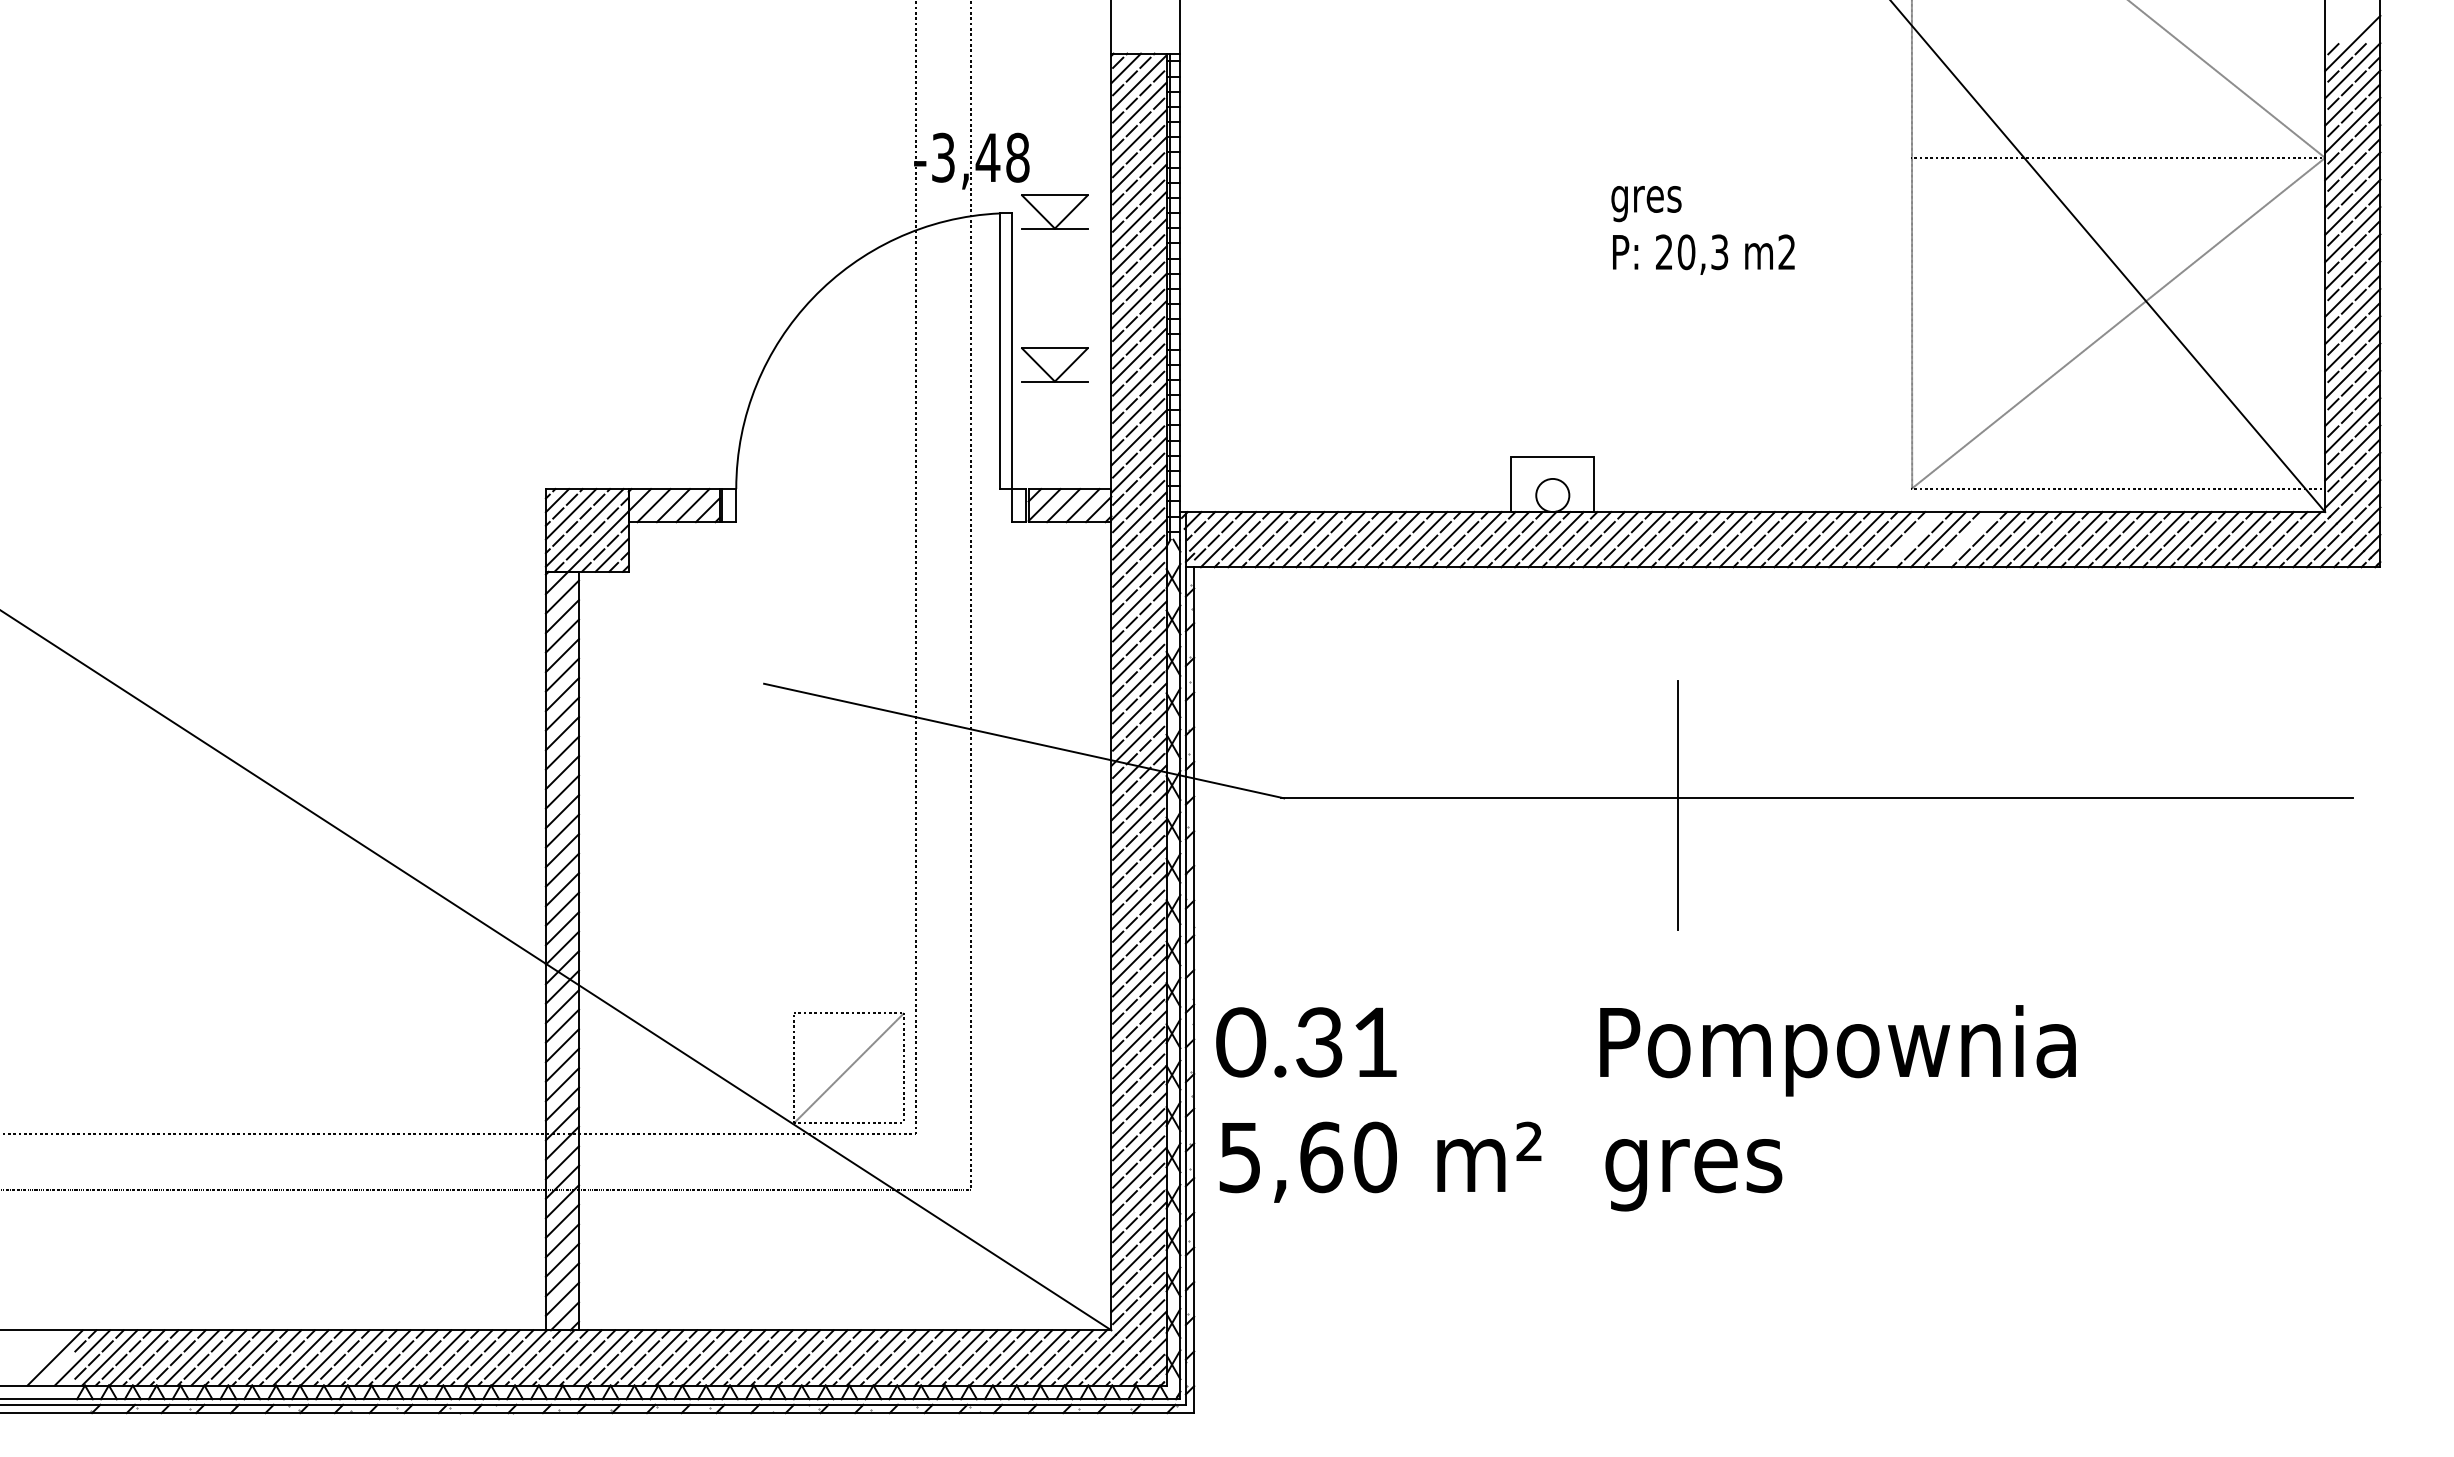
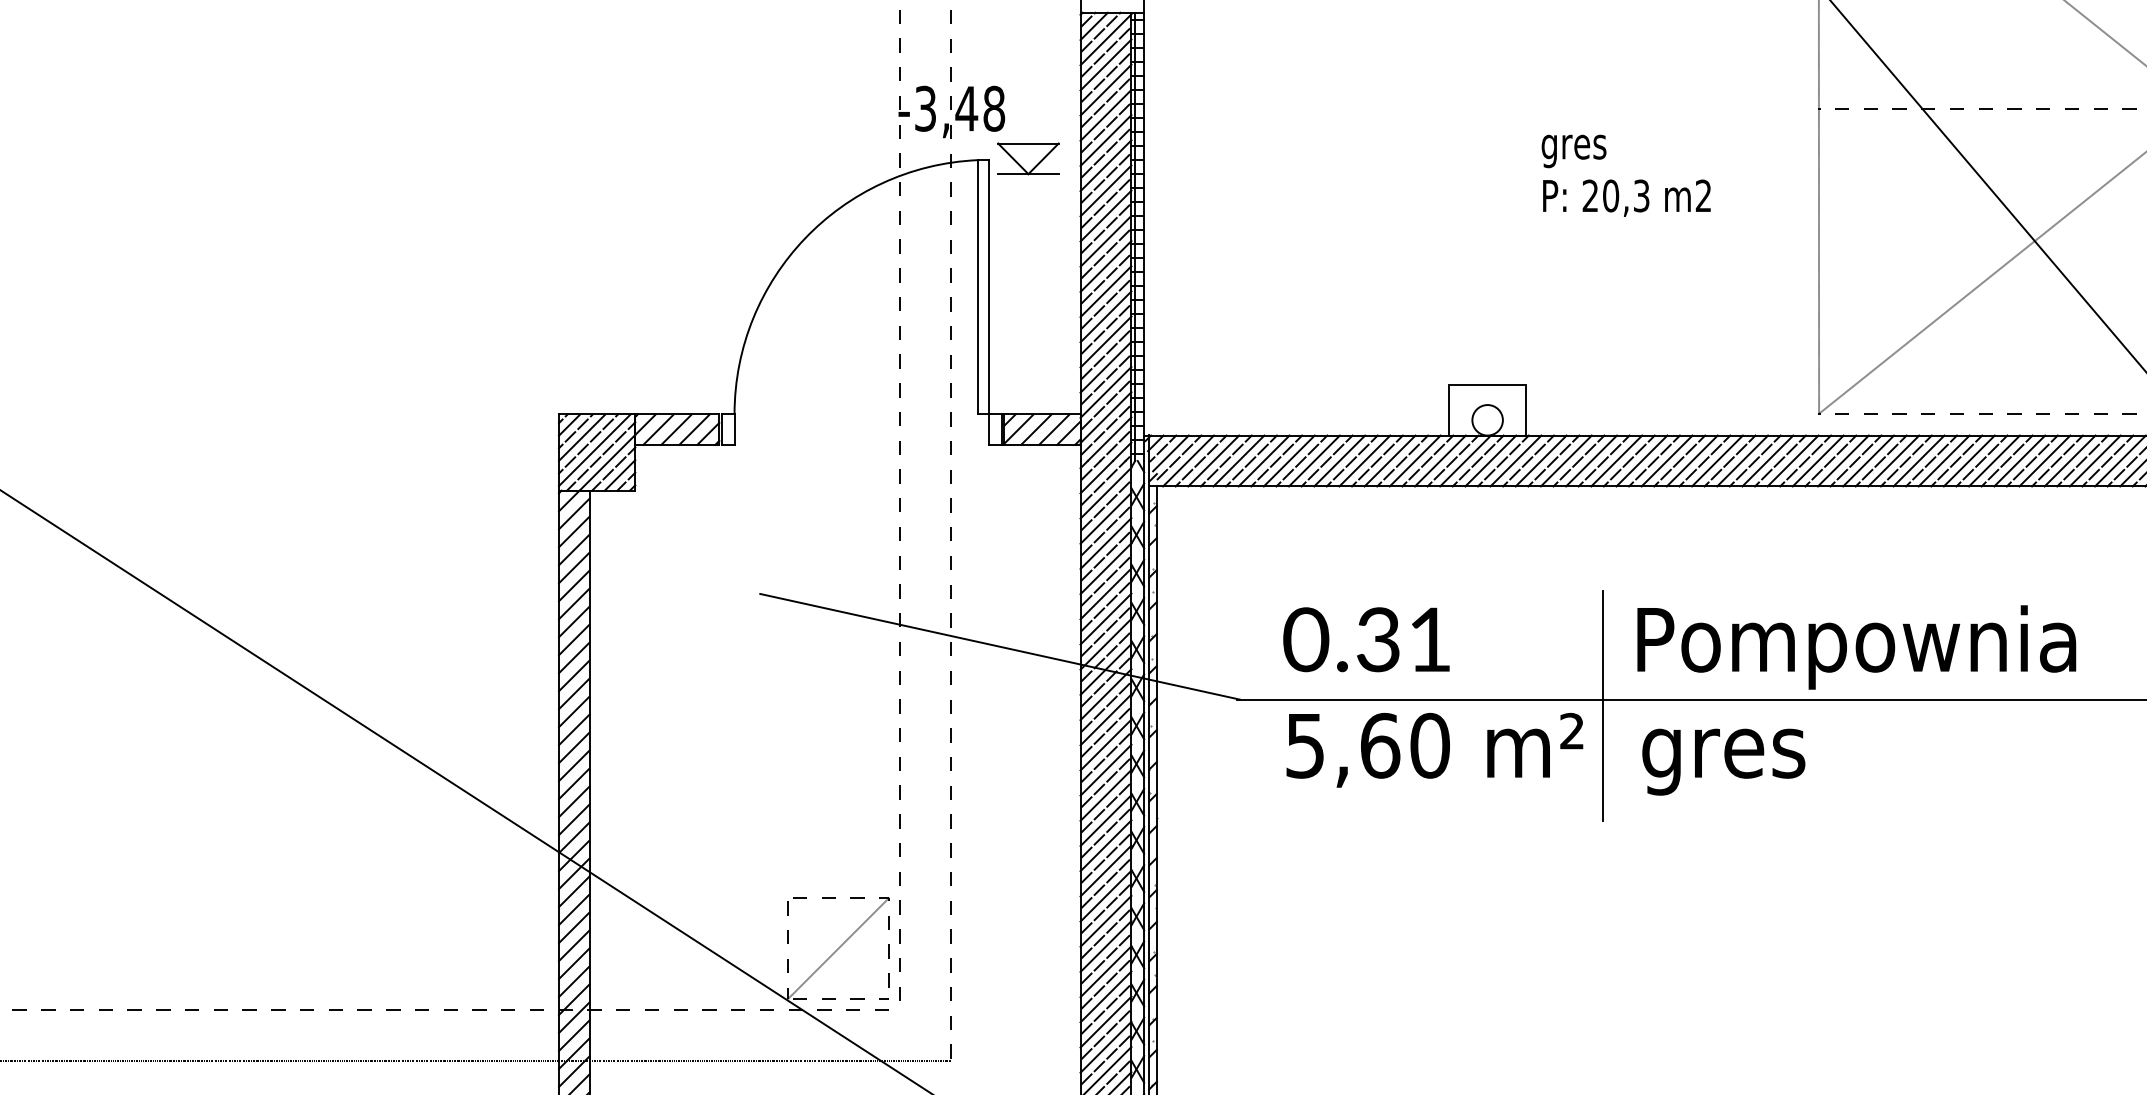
part: (1054, 364) -> (1028, 299), removed
line: (1910, 539) -> (1817, 460), added
line: (1965, 539) -> (1868, 460), added
text: (1645, 1108) -> (1679, 700), moved

